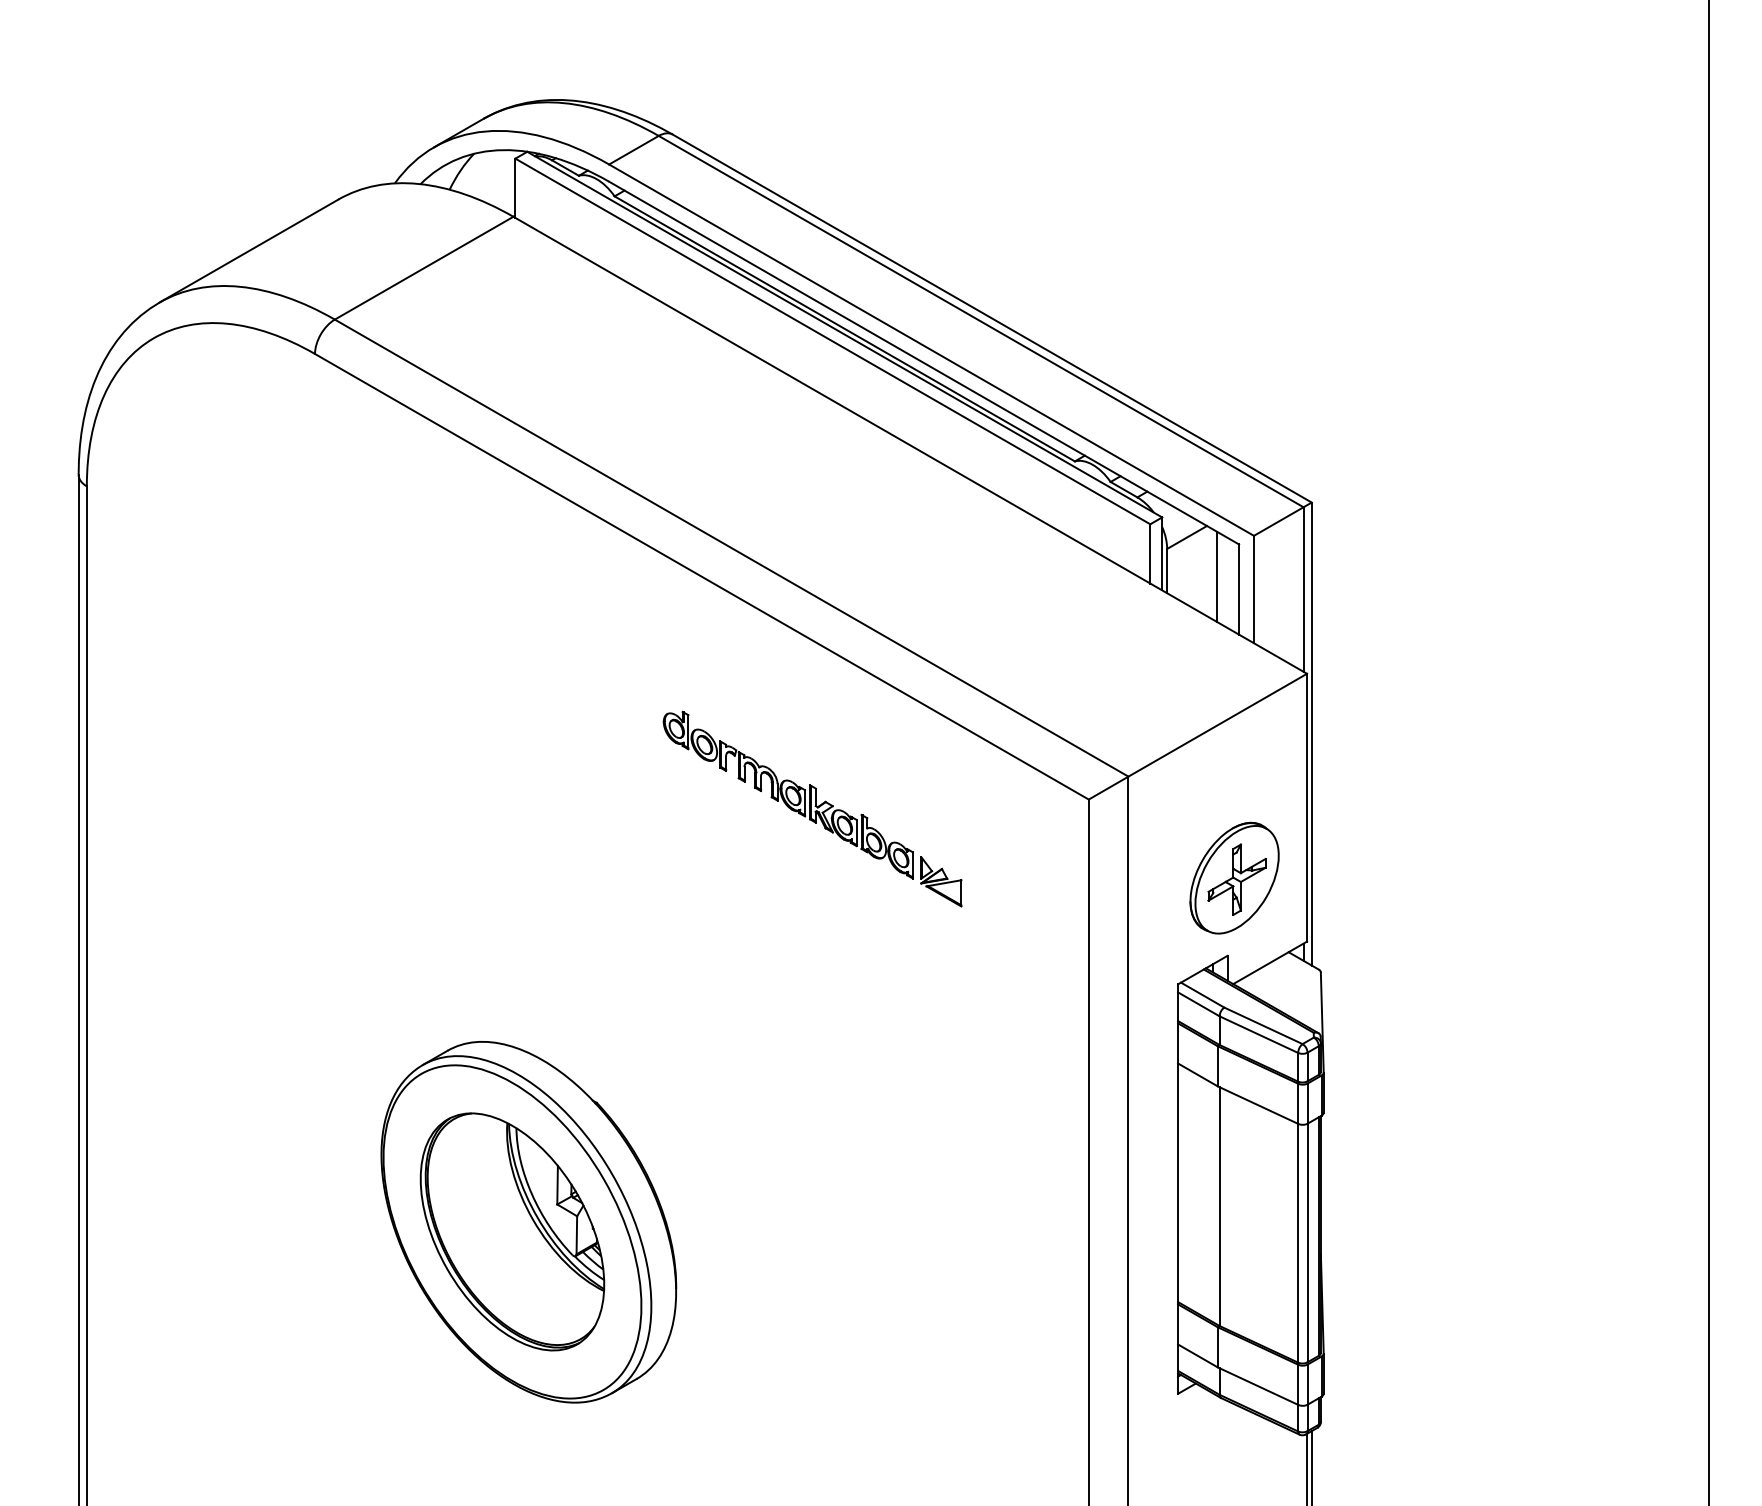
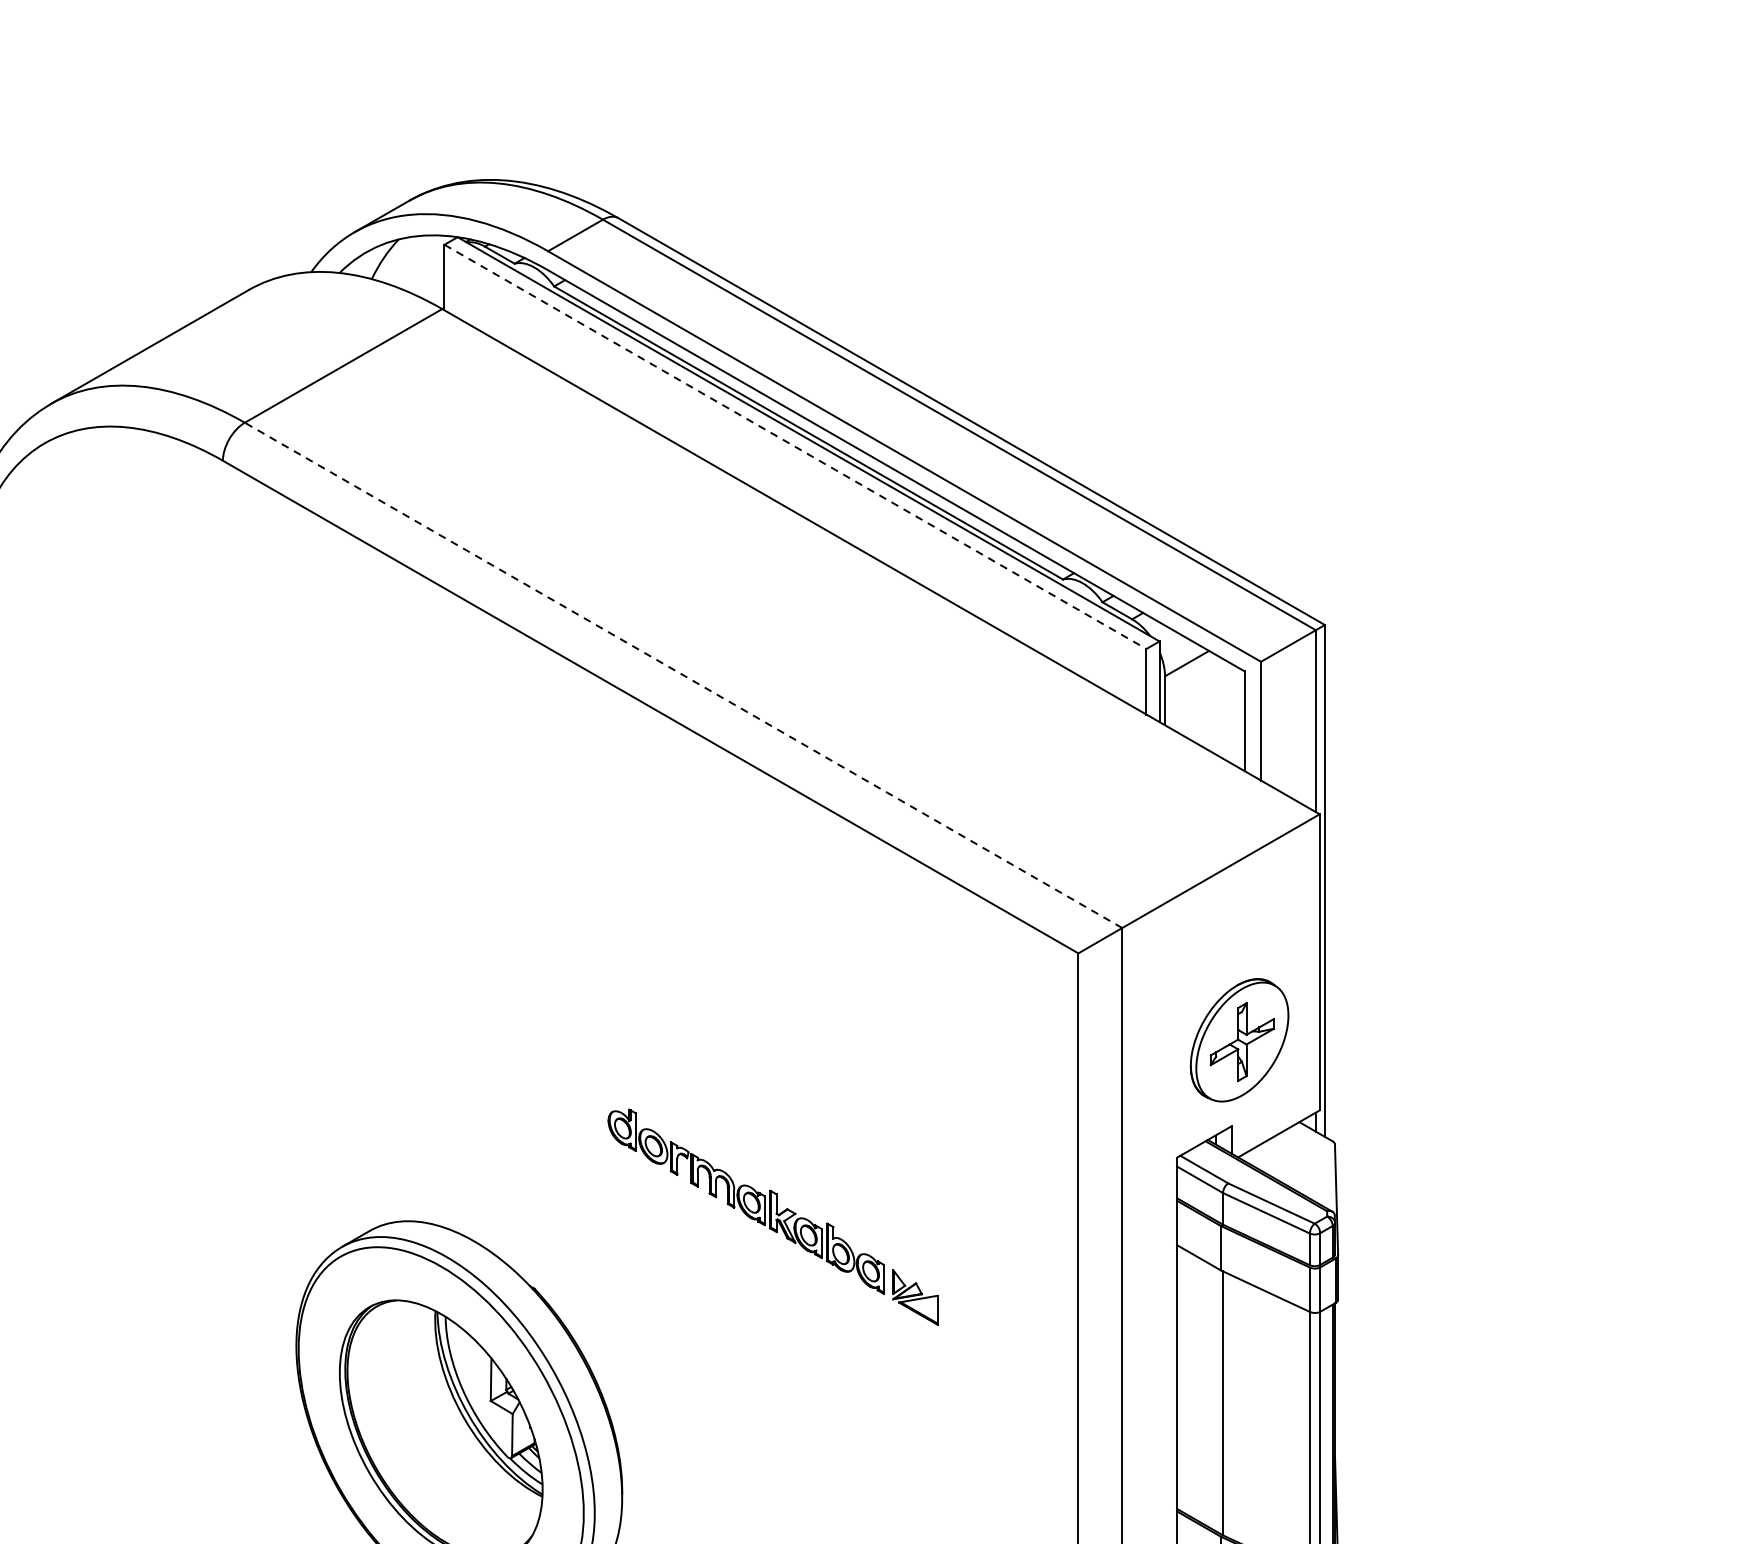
line: (833, 341) -> (796, 446), solid -> dashed
line: (731, 548) -> (683, 675), solid -> dashed
line: (1216, 576) -> (1219, 706), removed
part: (812, 808) -> (772, 1216), moved

